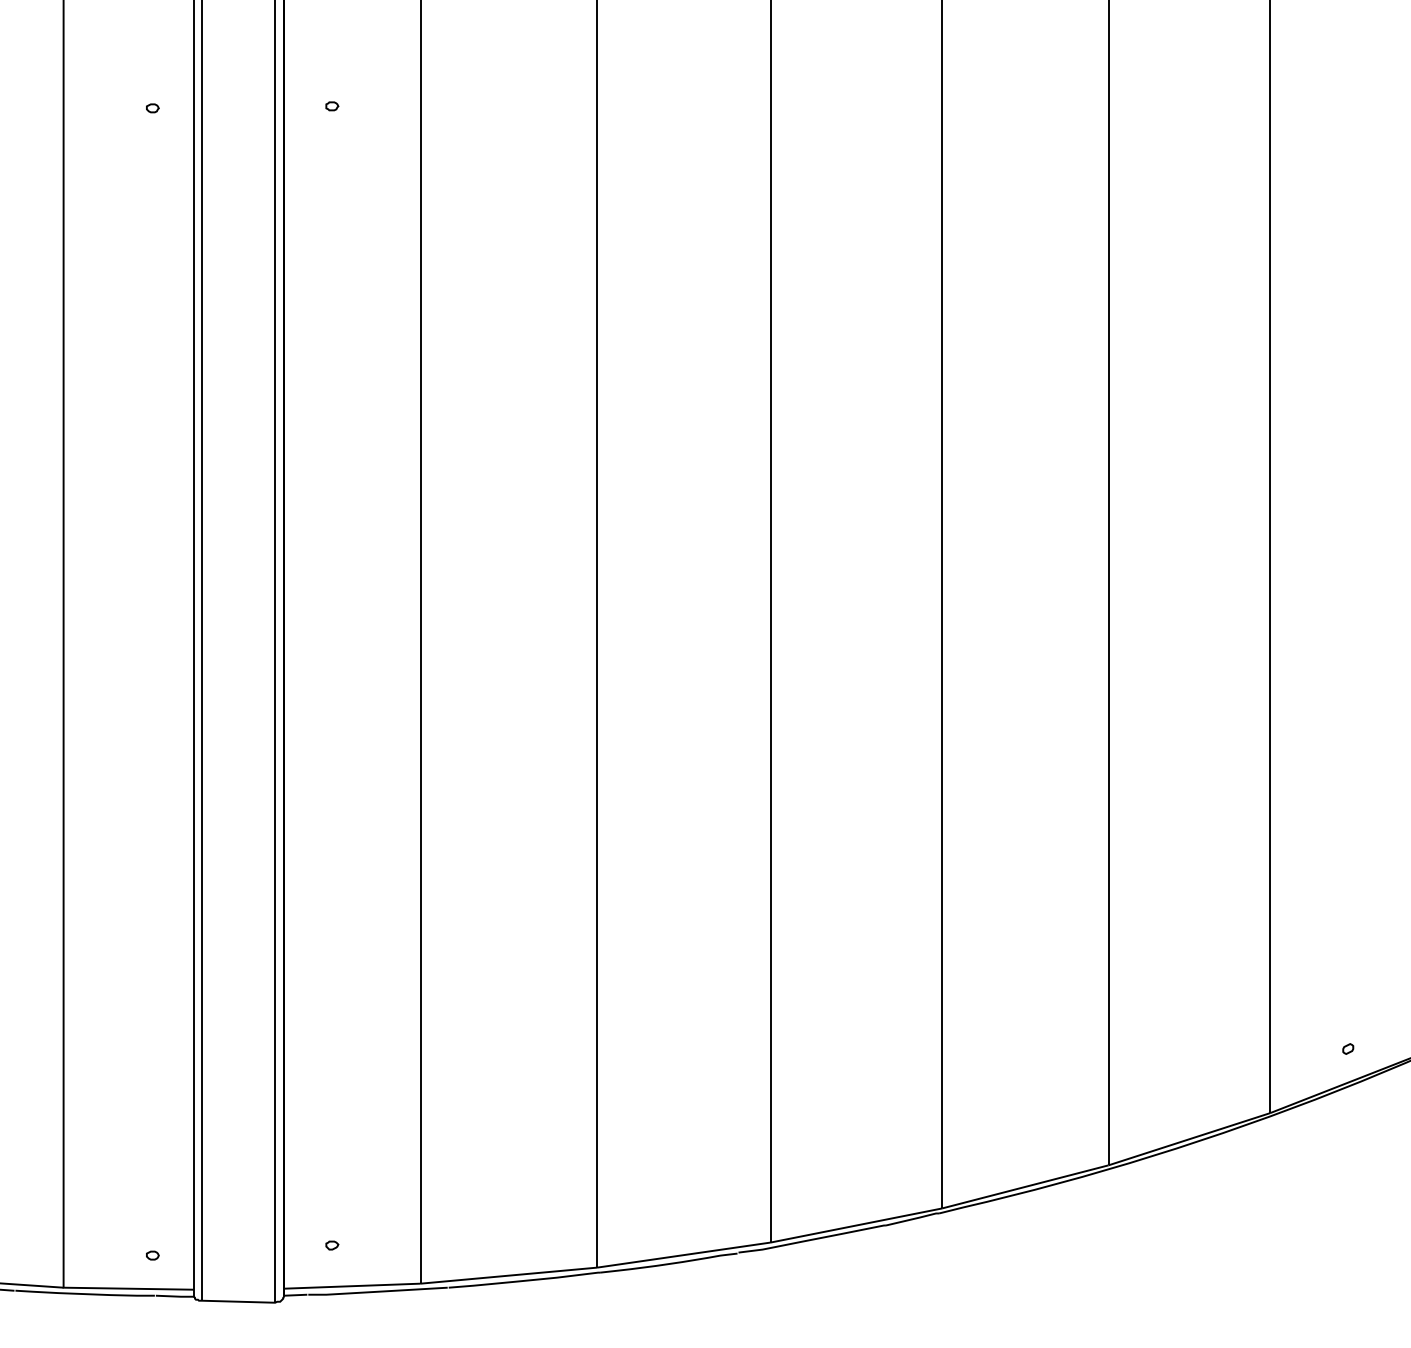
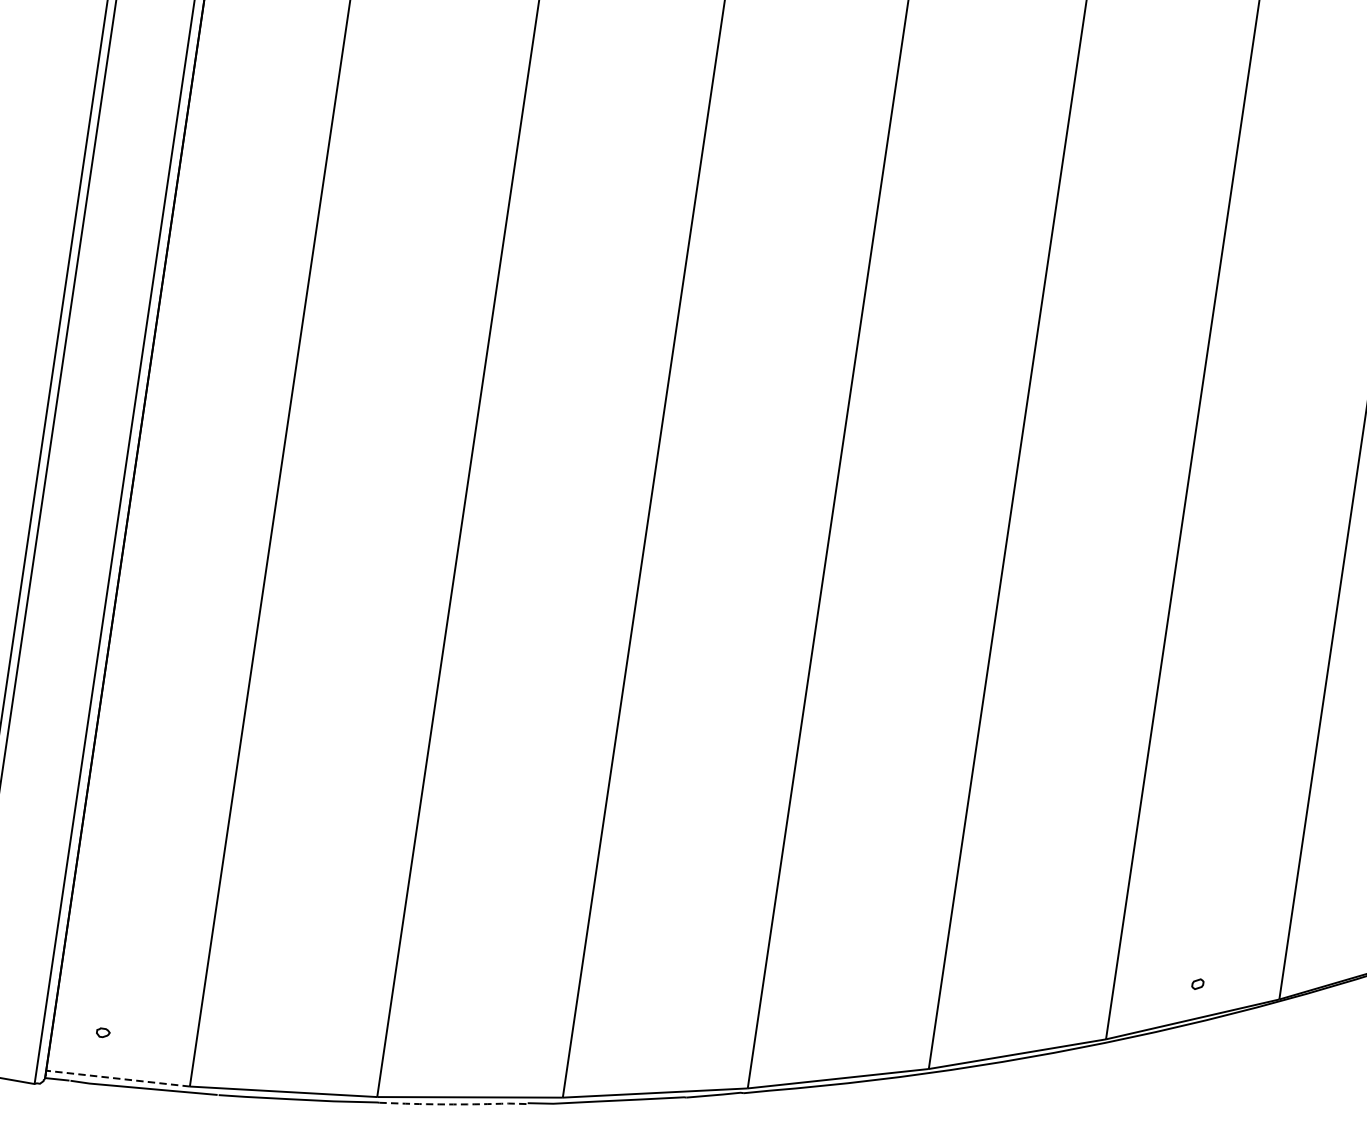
line: (669, 1264) -> (453, 1104), solid -> dashed
line: (351, 1286) -> (117, 1078), solid -> dashed

